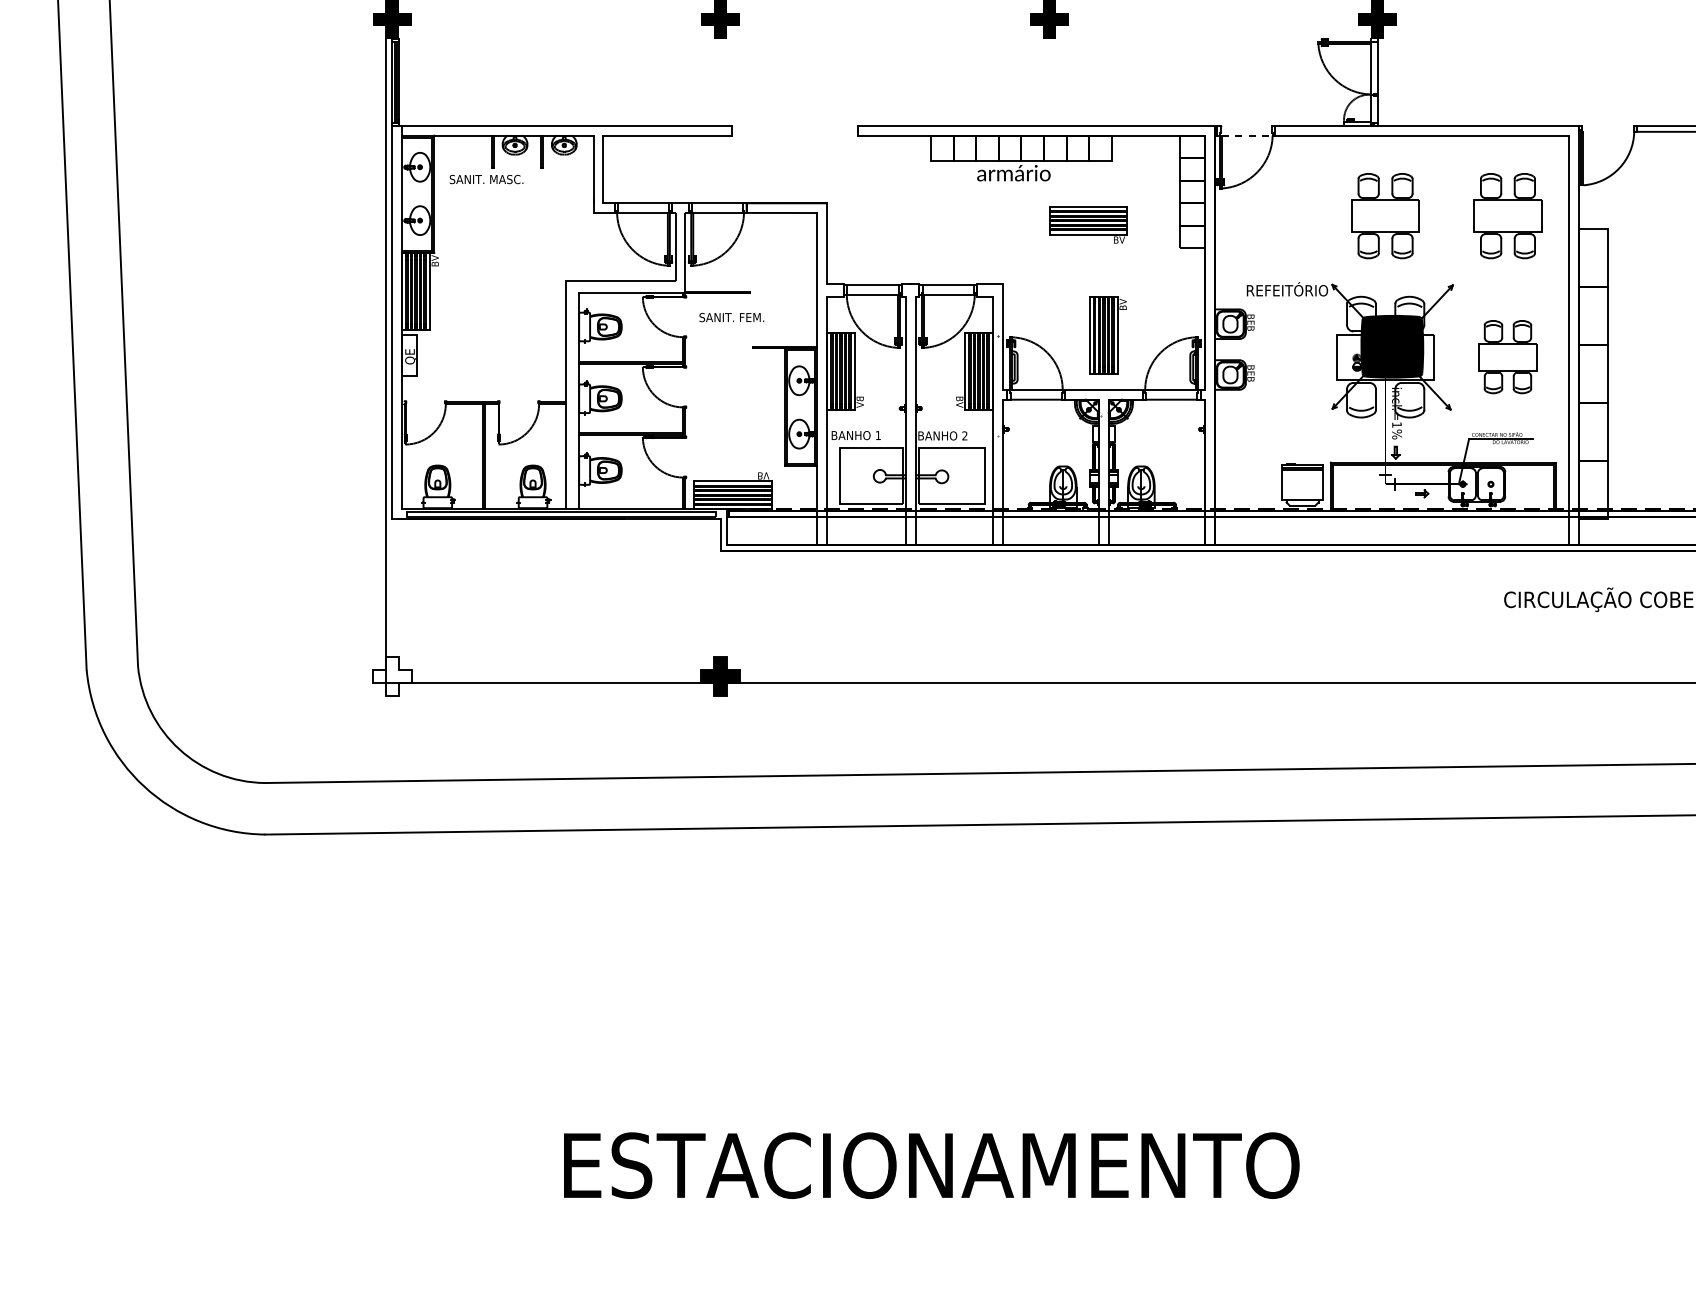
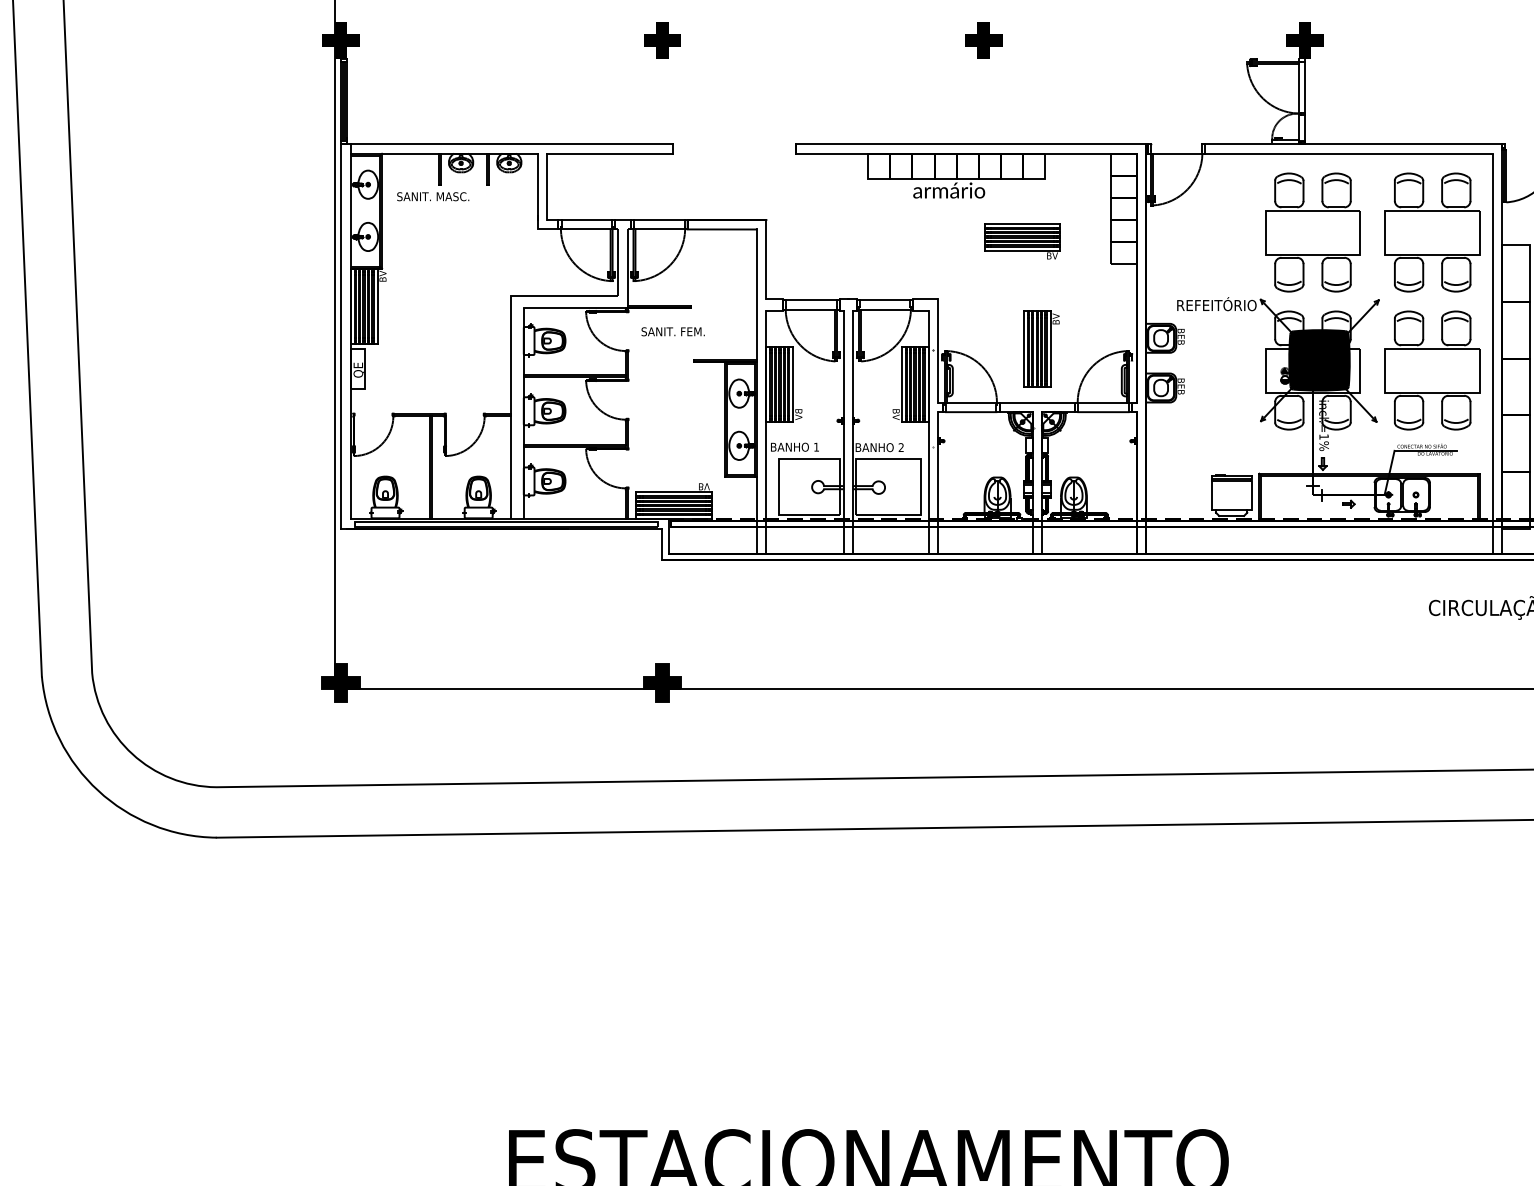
line: (1247, 135) -> (1177, 153), dashed -> solid
part: (1385, 215) -> (1312, 231), size x1.43
part: (1507, 215) -> (1432, 231), size x1.43
part: (1507, 356) -> (1432, 369), size x1.67
fill: (392, 676) -> (341, 683), added

